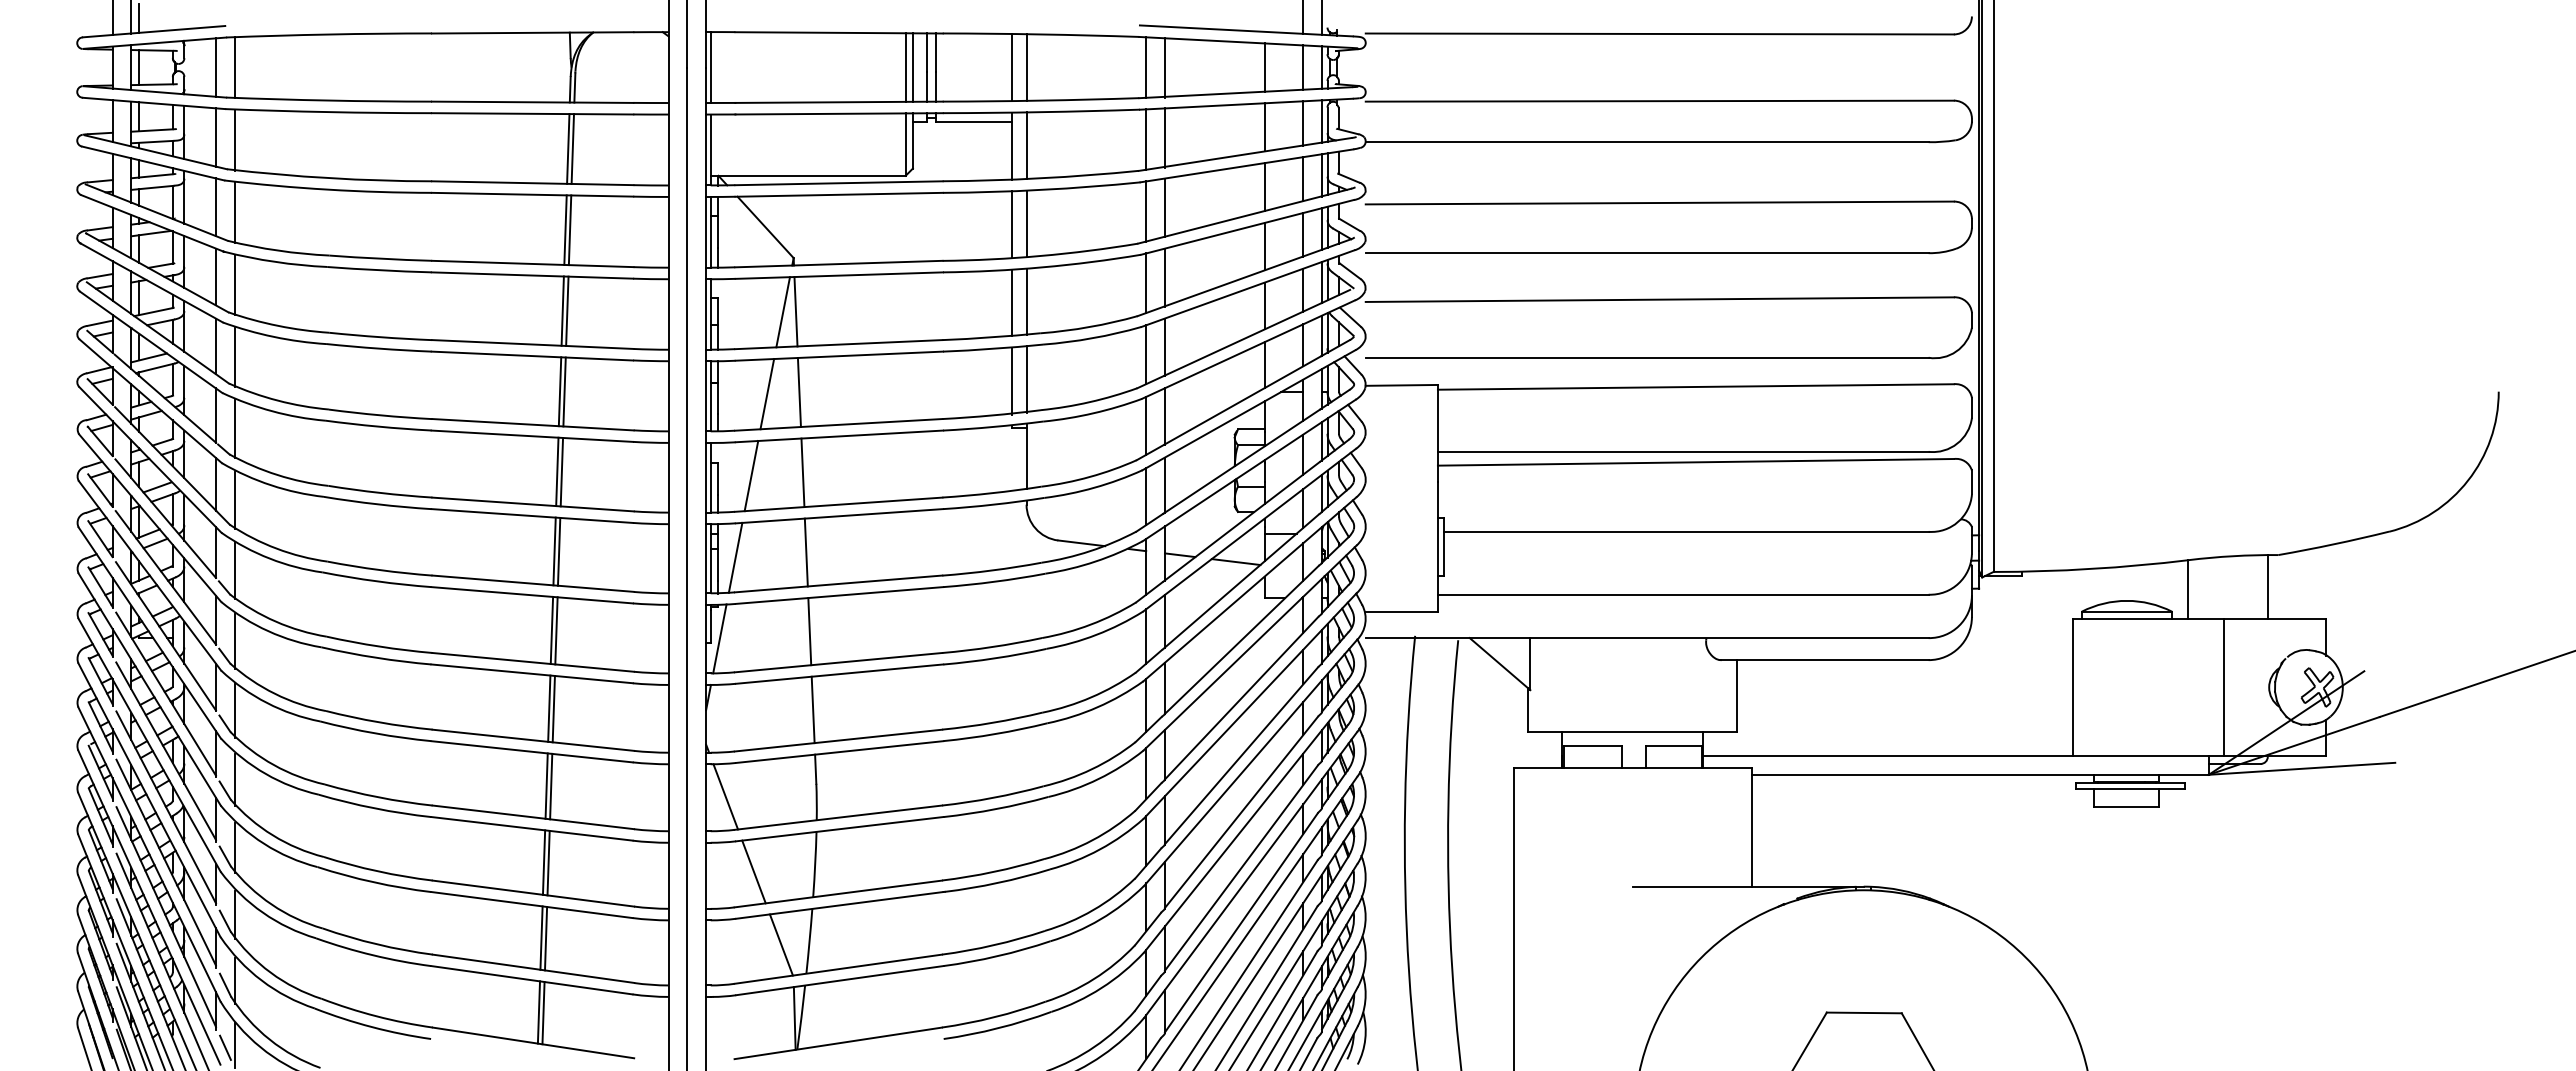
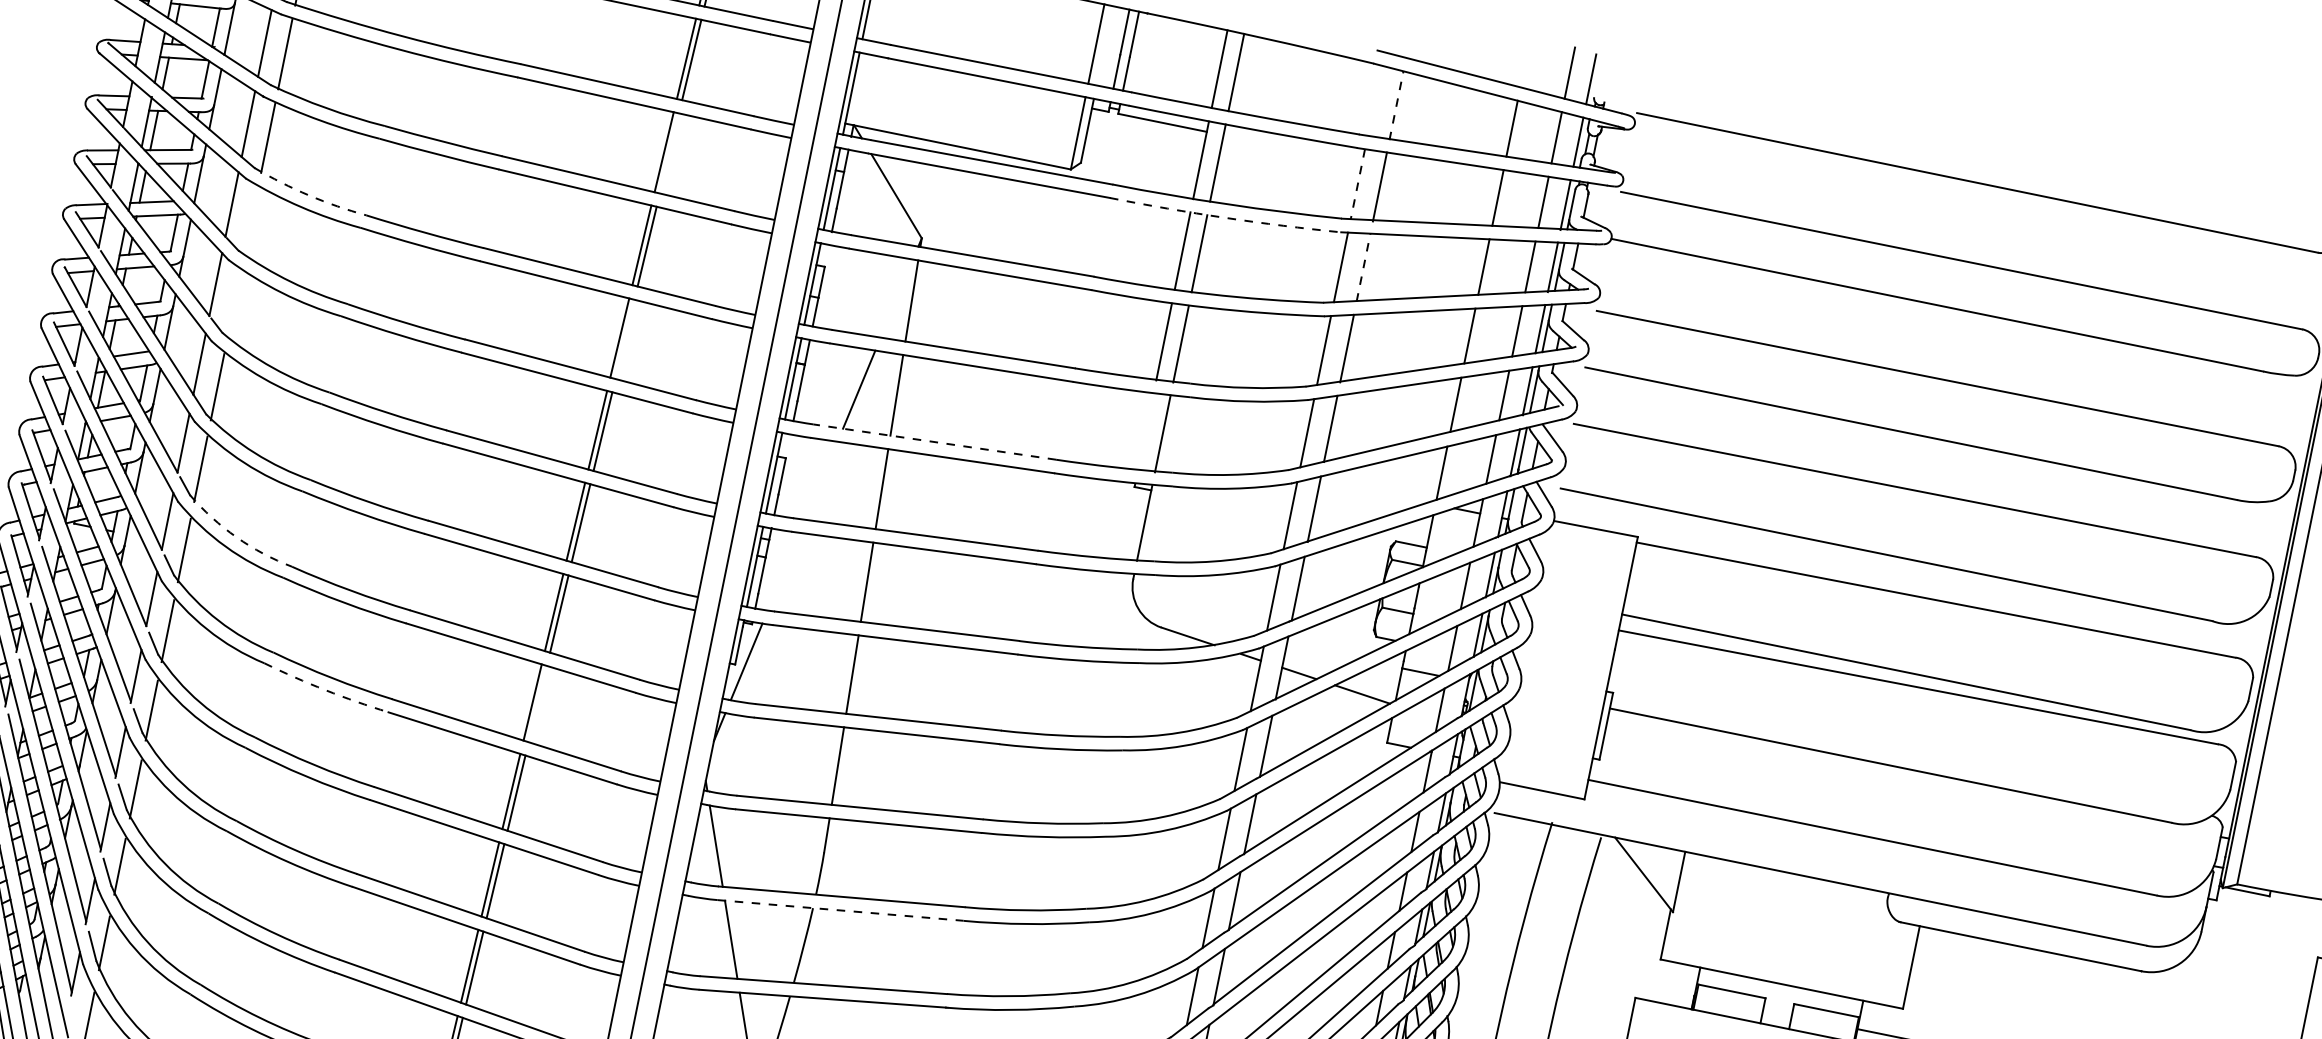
line: (912, 67) -> (1104, 45), removed
line: (1146, 67) -> (1375, 100), removed
line: (1164, 68) -> (1395, 106), solid -> dashed
line: (1146, 140) -> (1358, 185), solid -> dashed
arc: (1041, 189) -> (1224, 217), solid -> dashed
line: (1164, 207) -> (1363, 267), solid -> dashed
line: (569, 230) -> (668, 153), removed
line: (783, 312) -> (897, 298), removed
arc: (278, 325) -> (309, 195), solid -> dashed
line: (234, 356) -> (251, 220), removed
line: (1012, 380) -> (1146, 431), removed
line: (564, 391) -> (625, 338), removed
line: (838, 424) -> (934, 441), solid -> dashed
line: (234, 428) -> (234, 303), removed
line: (751, 475) -> (821, 480), removed
line: (735, 557) -> (783, 571), removed
arc: (275, 621) -> (236, 537), solid -> dashed
line: (553, 709) -> (537, 704), removed
arc: (375, 733) -> (325, 690), solid -> dashed
line: (840, 829) -> (841, 910), solid -> dashed
line: (225, 1047) -> (77, 1018), removed

